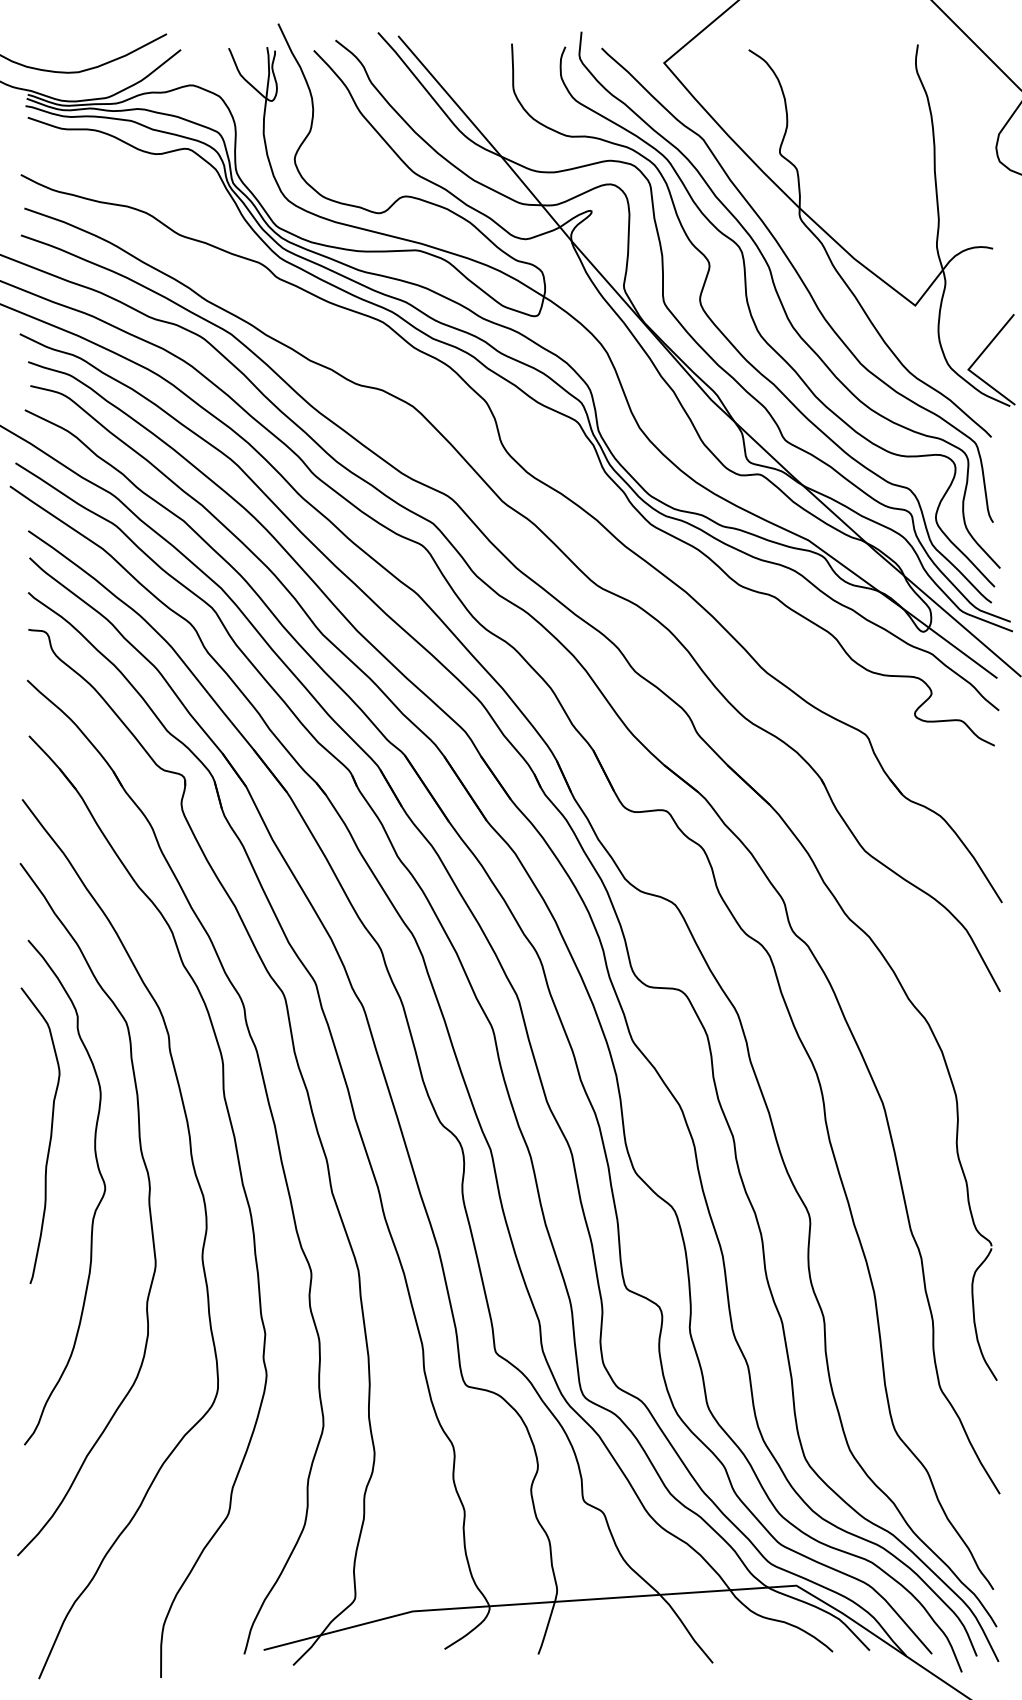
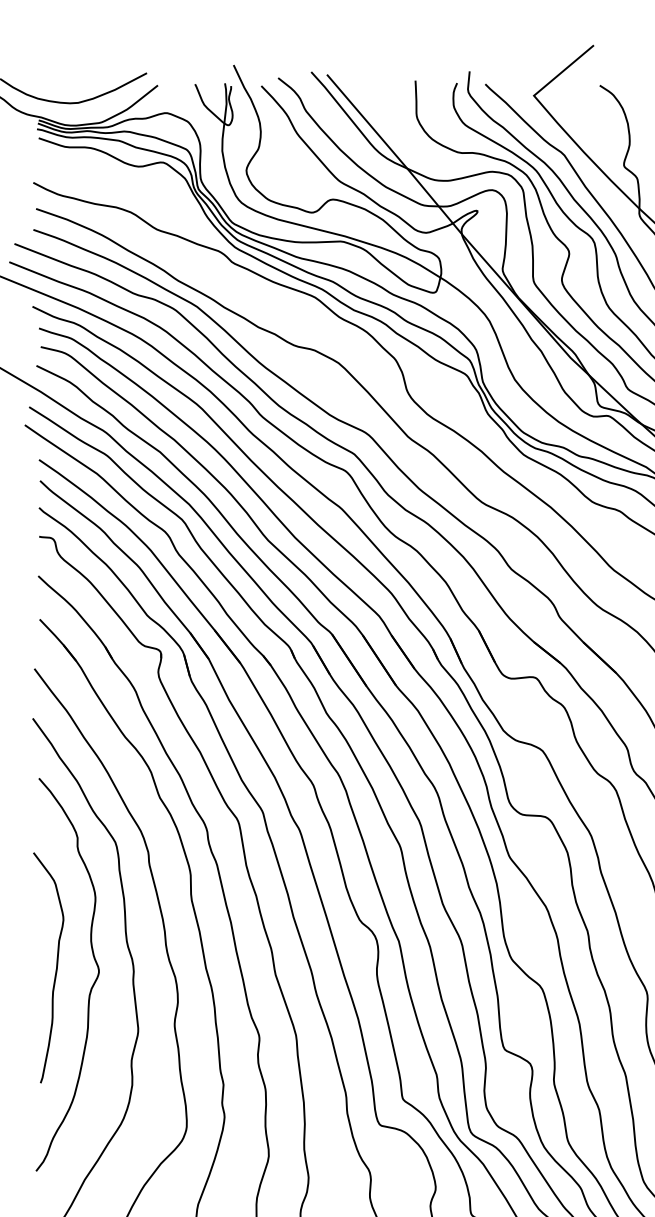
curve: (49, 1139) -> (55, 970), moved

